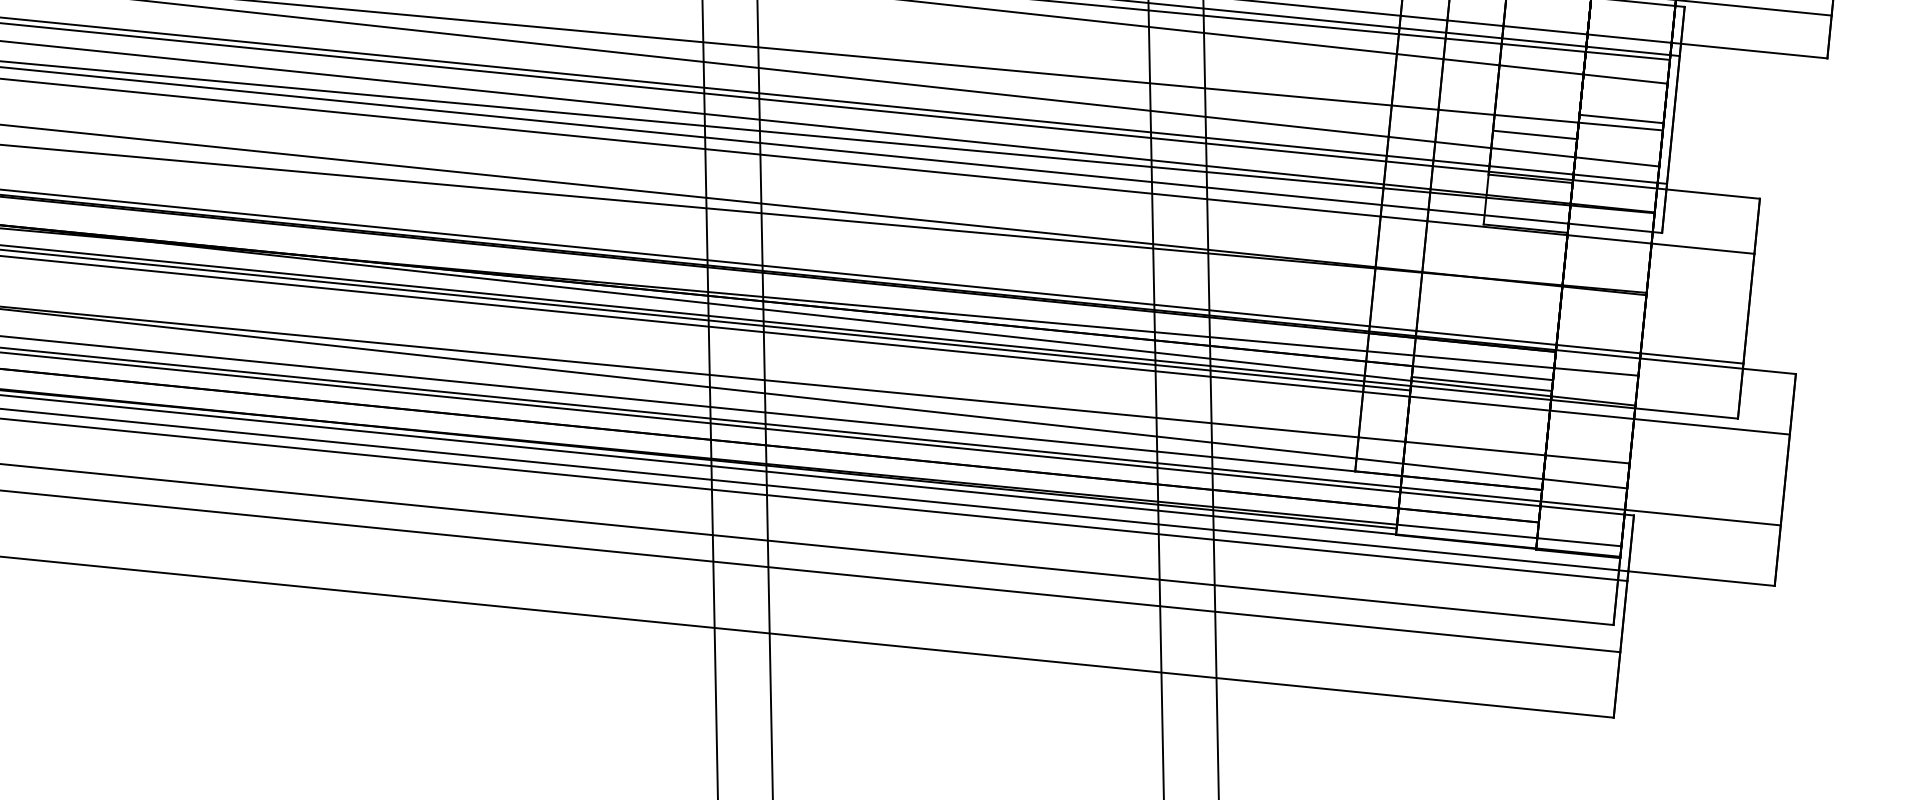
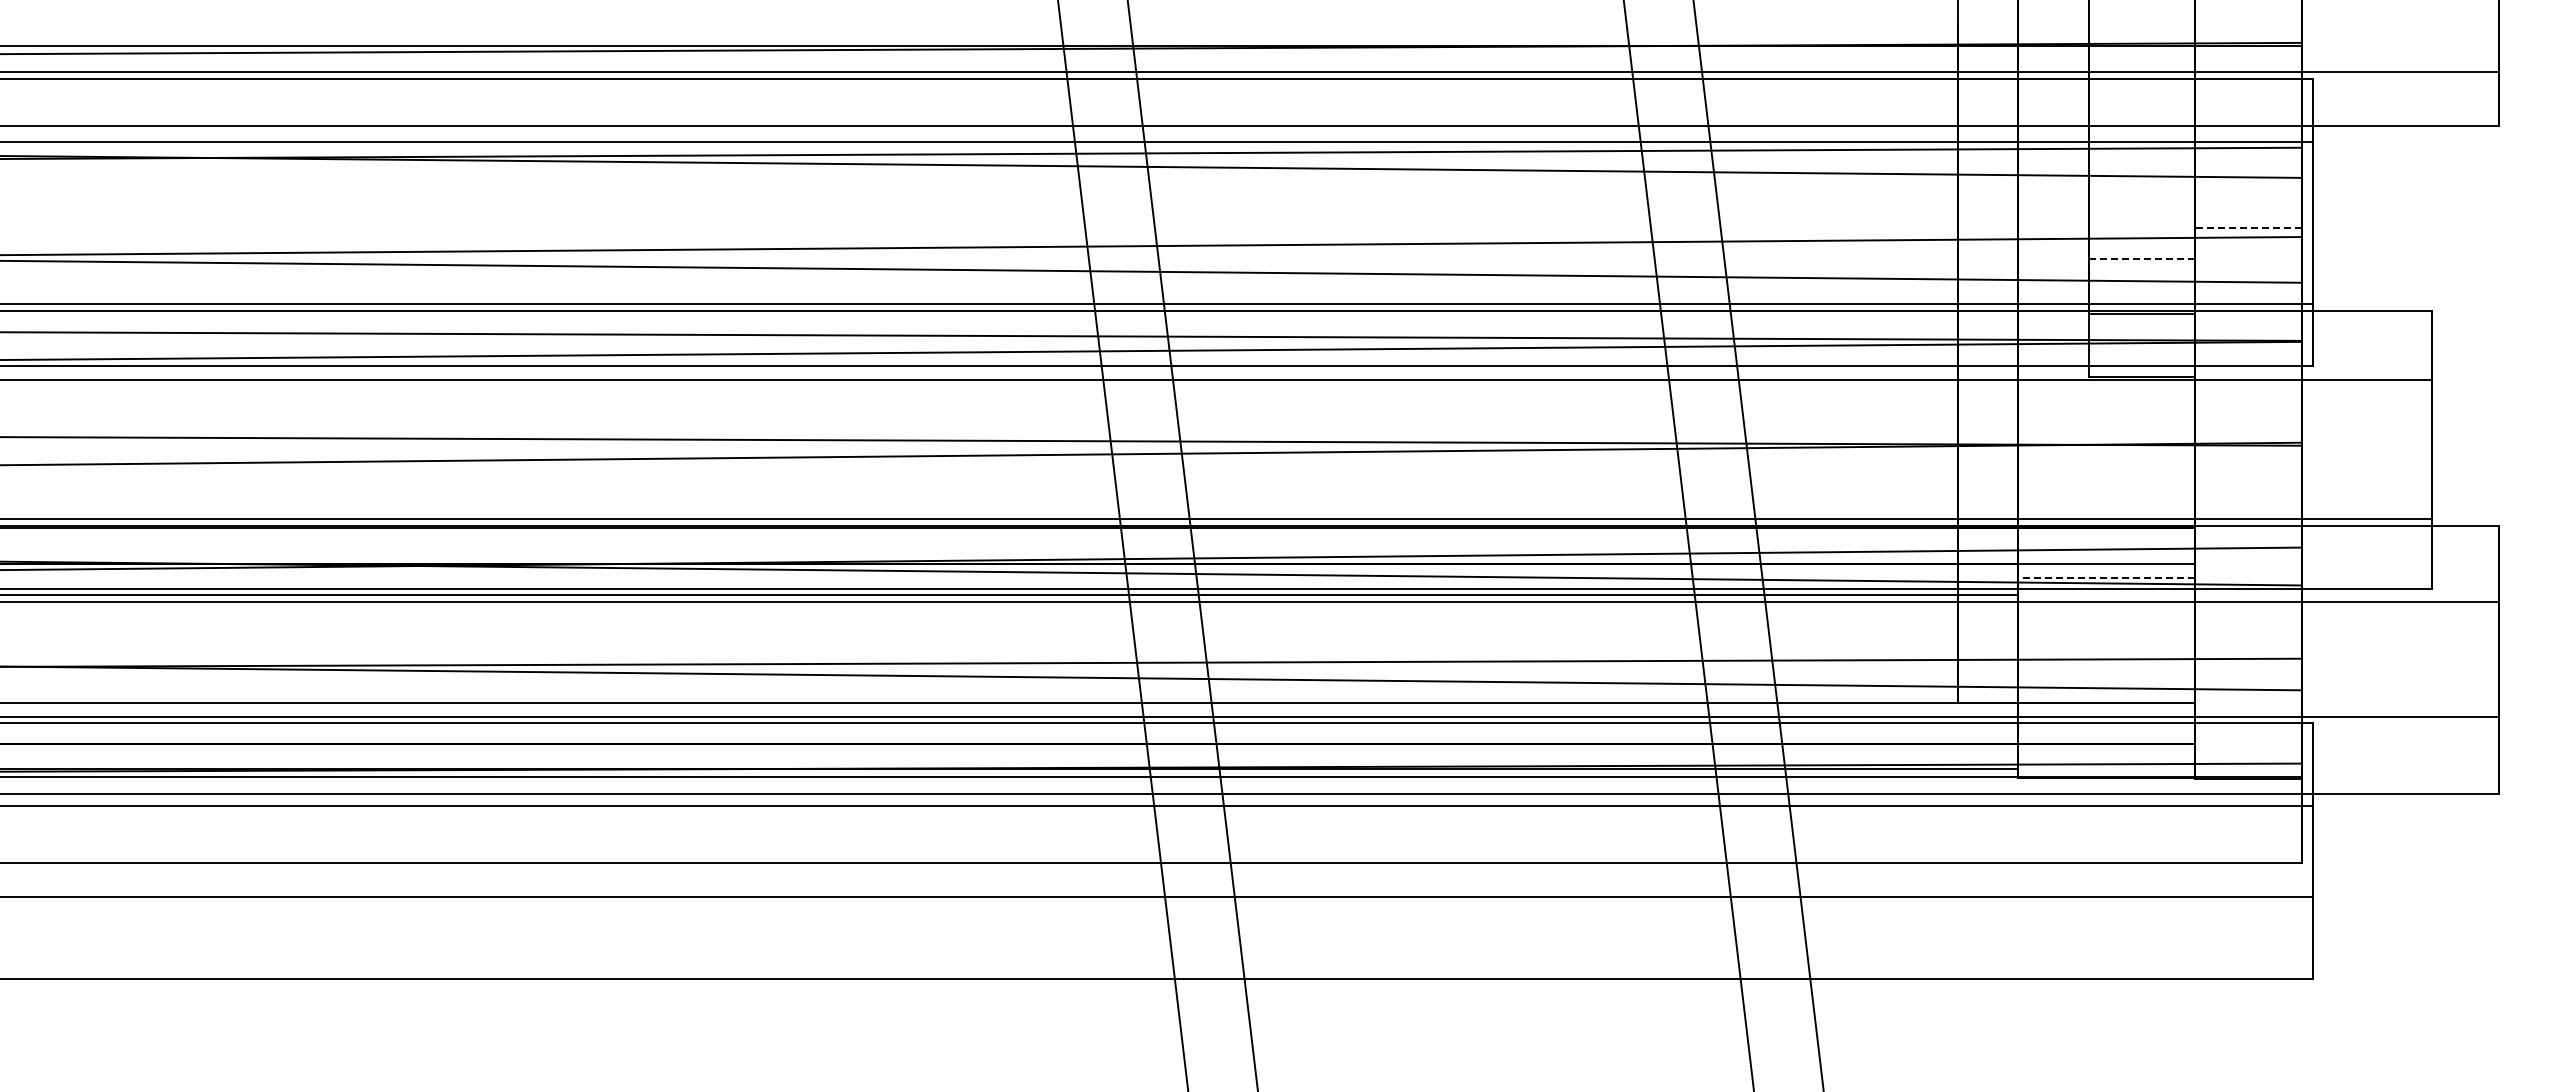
line: (1621, 118) -> (2247, 227), solid -> dashed
line: (1535, 134) -> (2142, 258), solid -> dashed
line: (1482, 383) -> (2106, 577), solid -> dashed

